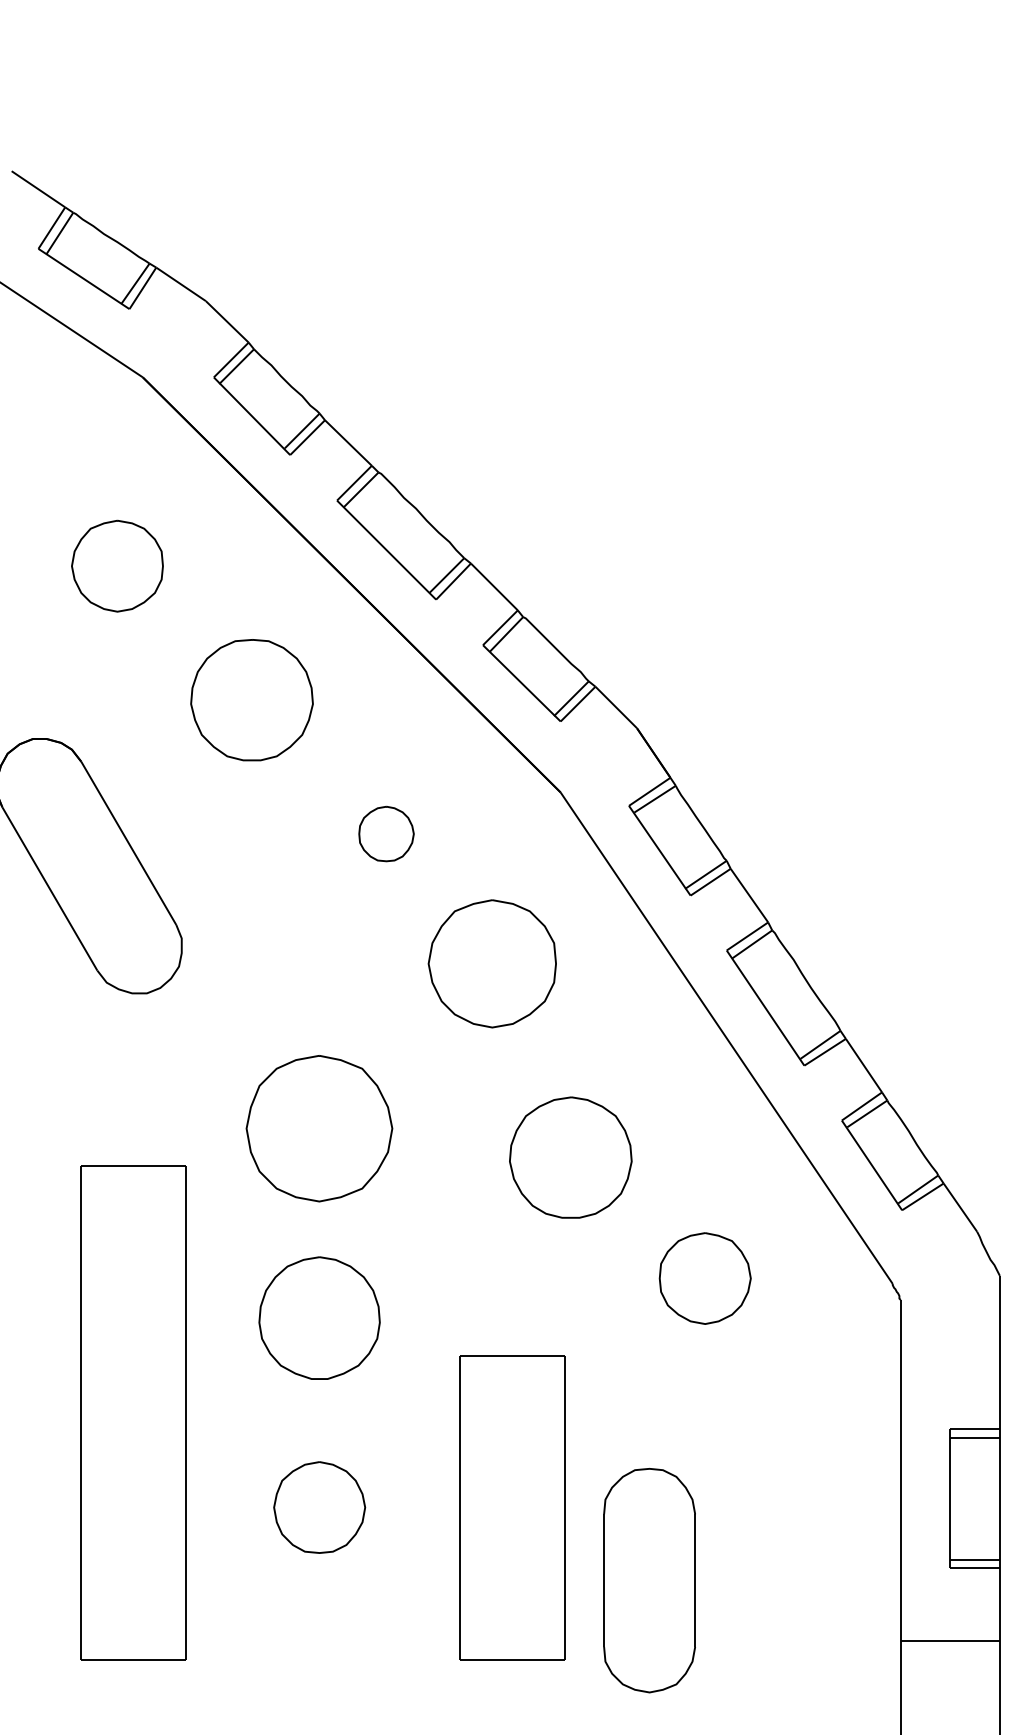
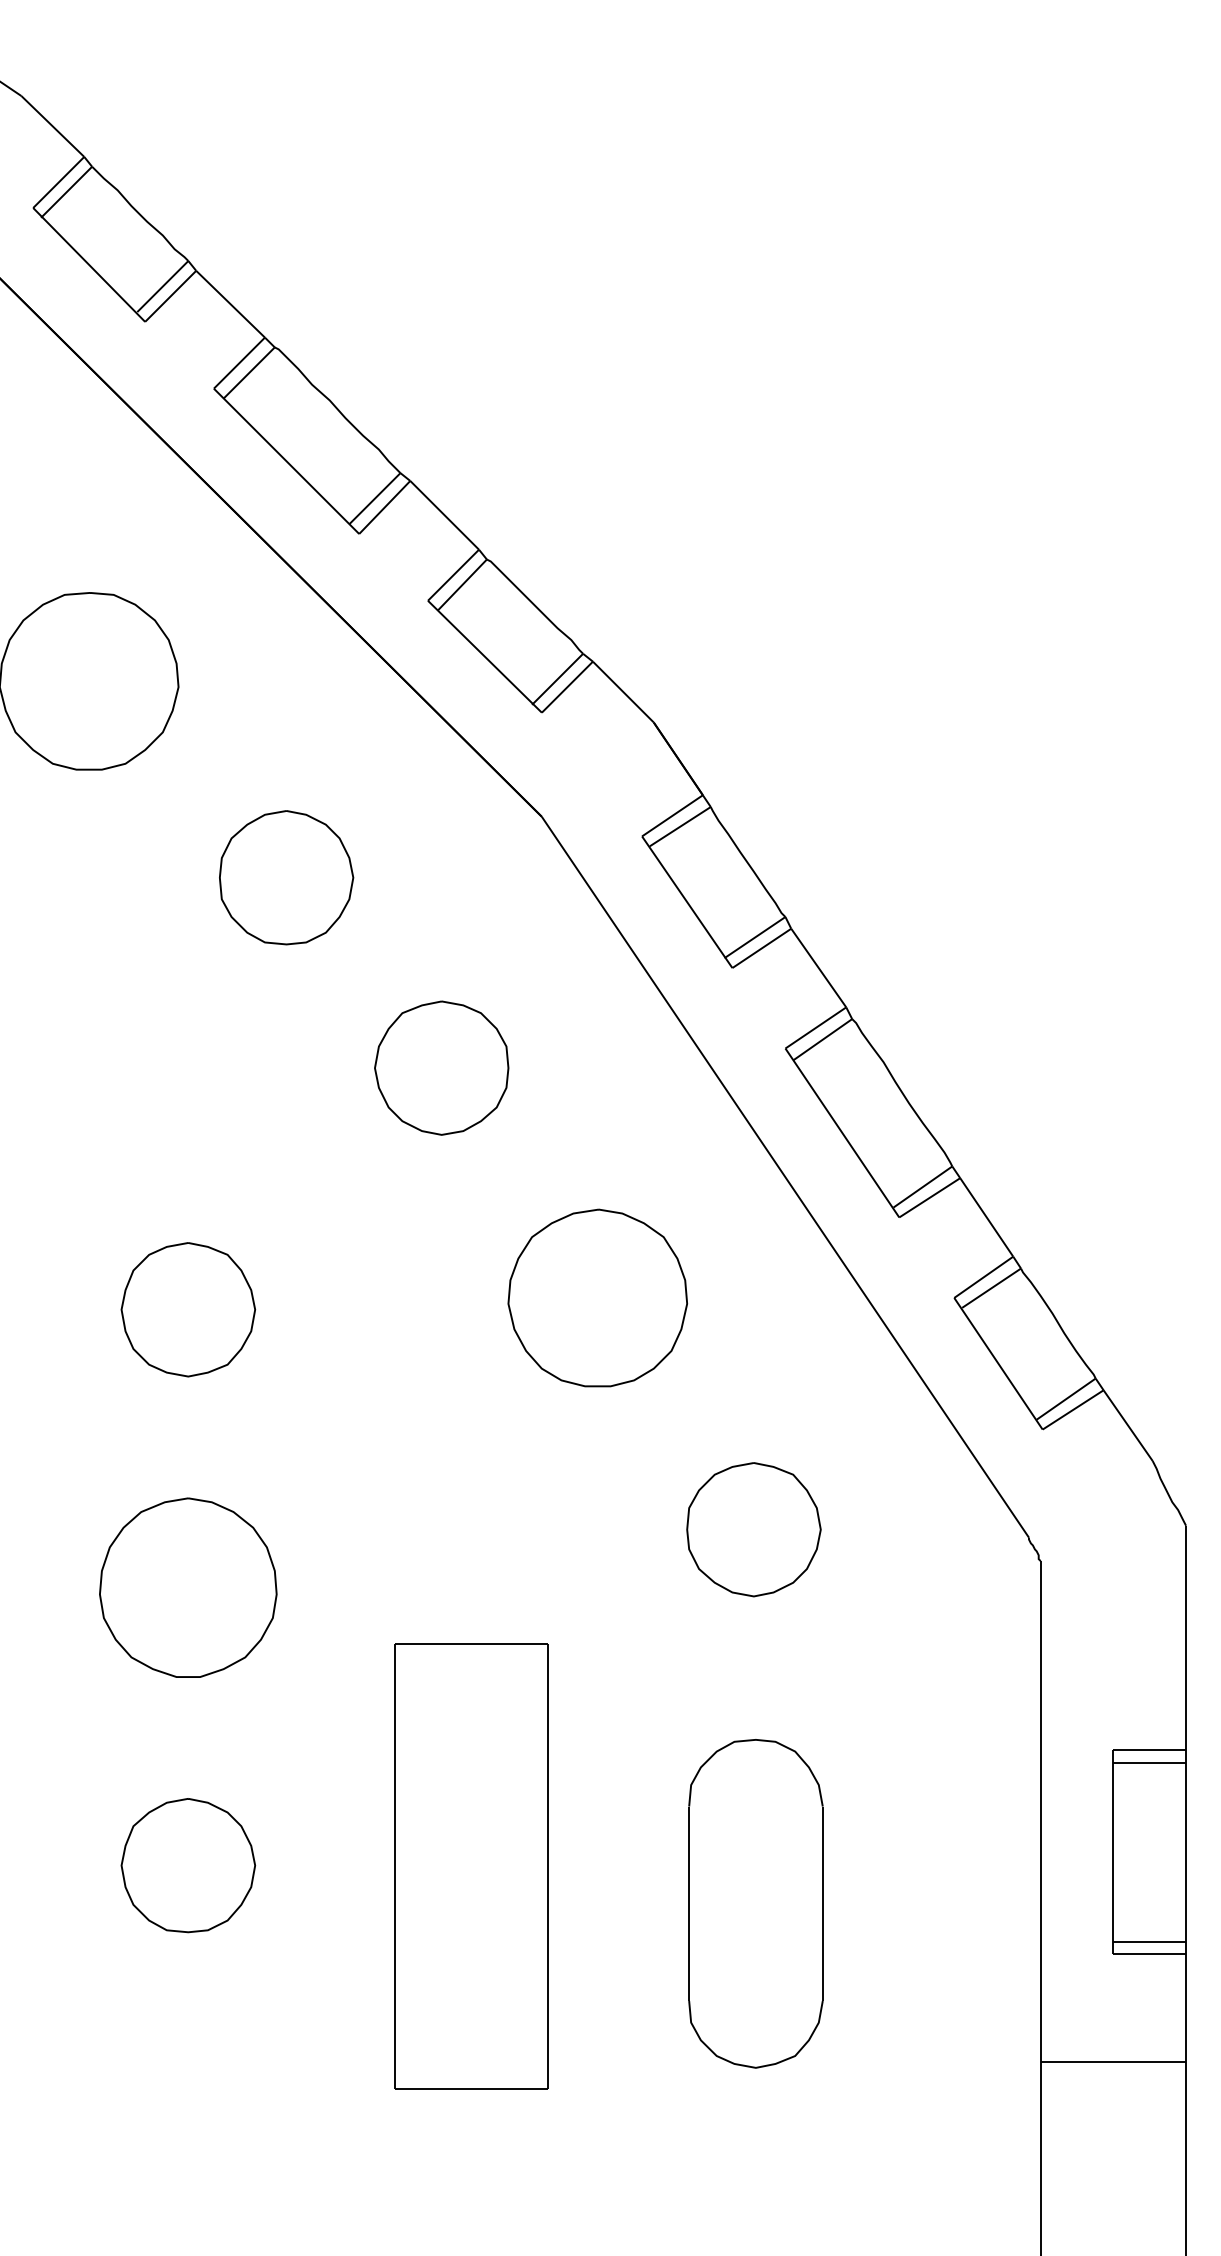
part: (386, 833) -> (286, 876), size x1.67
part: (492, 963) -> (441, 1067), size x0.71
part: (319, 1128) -> (188, 1309), size x0.62
part: (570, 1157) -> (597, 1297), moved
part: (649, 1580) -> (755, 1903), moved

